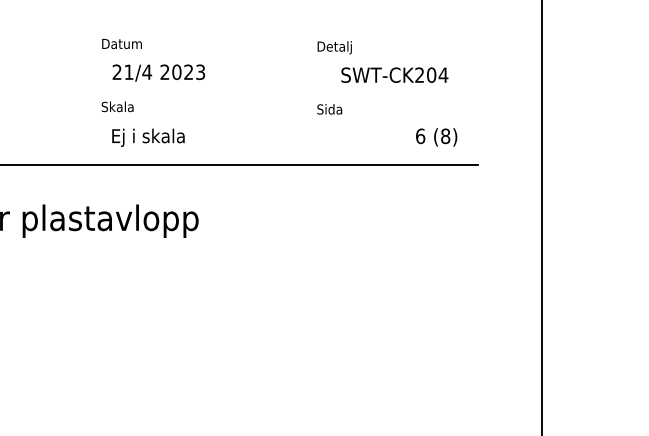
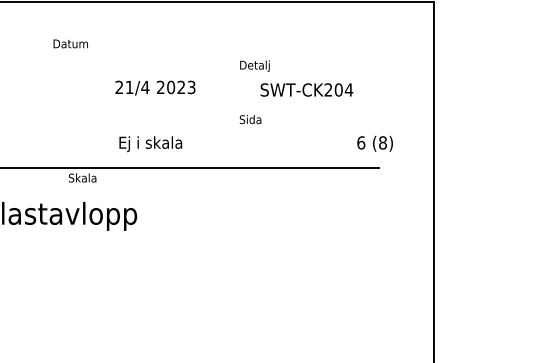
text: (121, 44) -> (70, 44), moved
text: (158, 72) -> (155, 87), moved
text: (117, 106) -> (82, 177), moved
text: (148, 137) -> (150, 143), moved
text: (436, 137) -> (375, 143), moved

